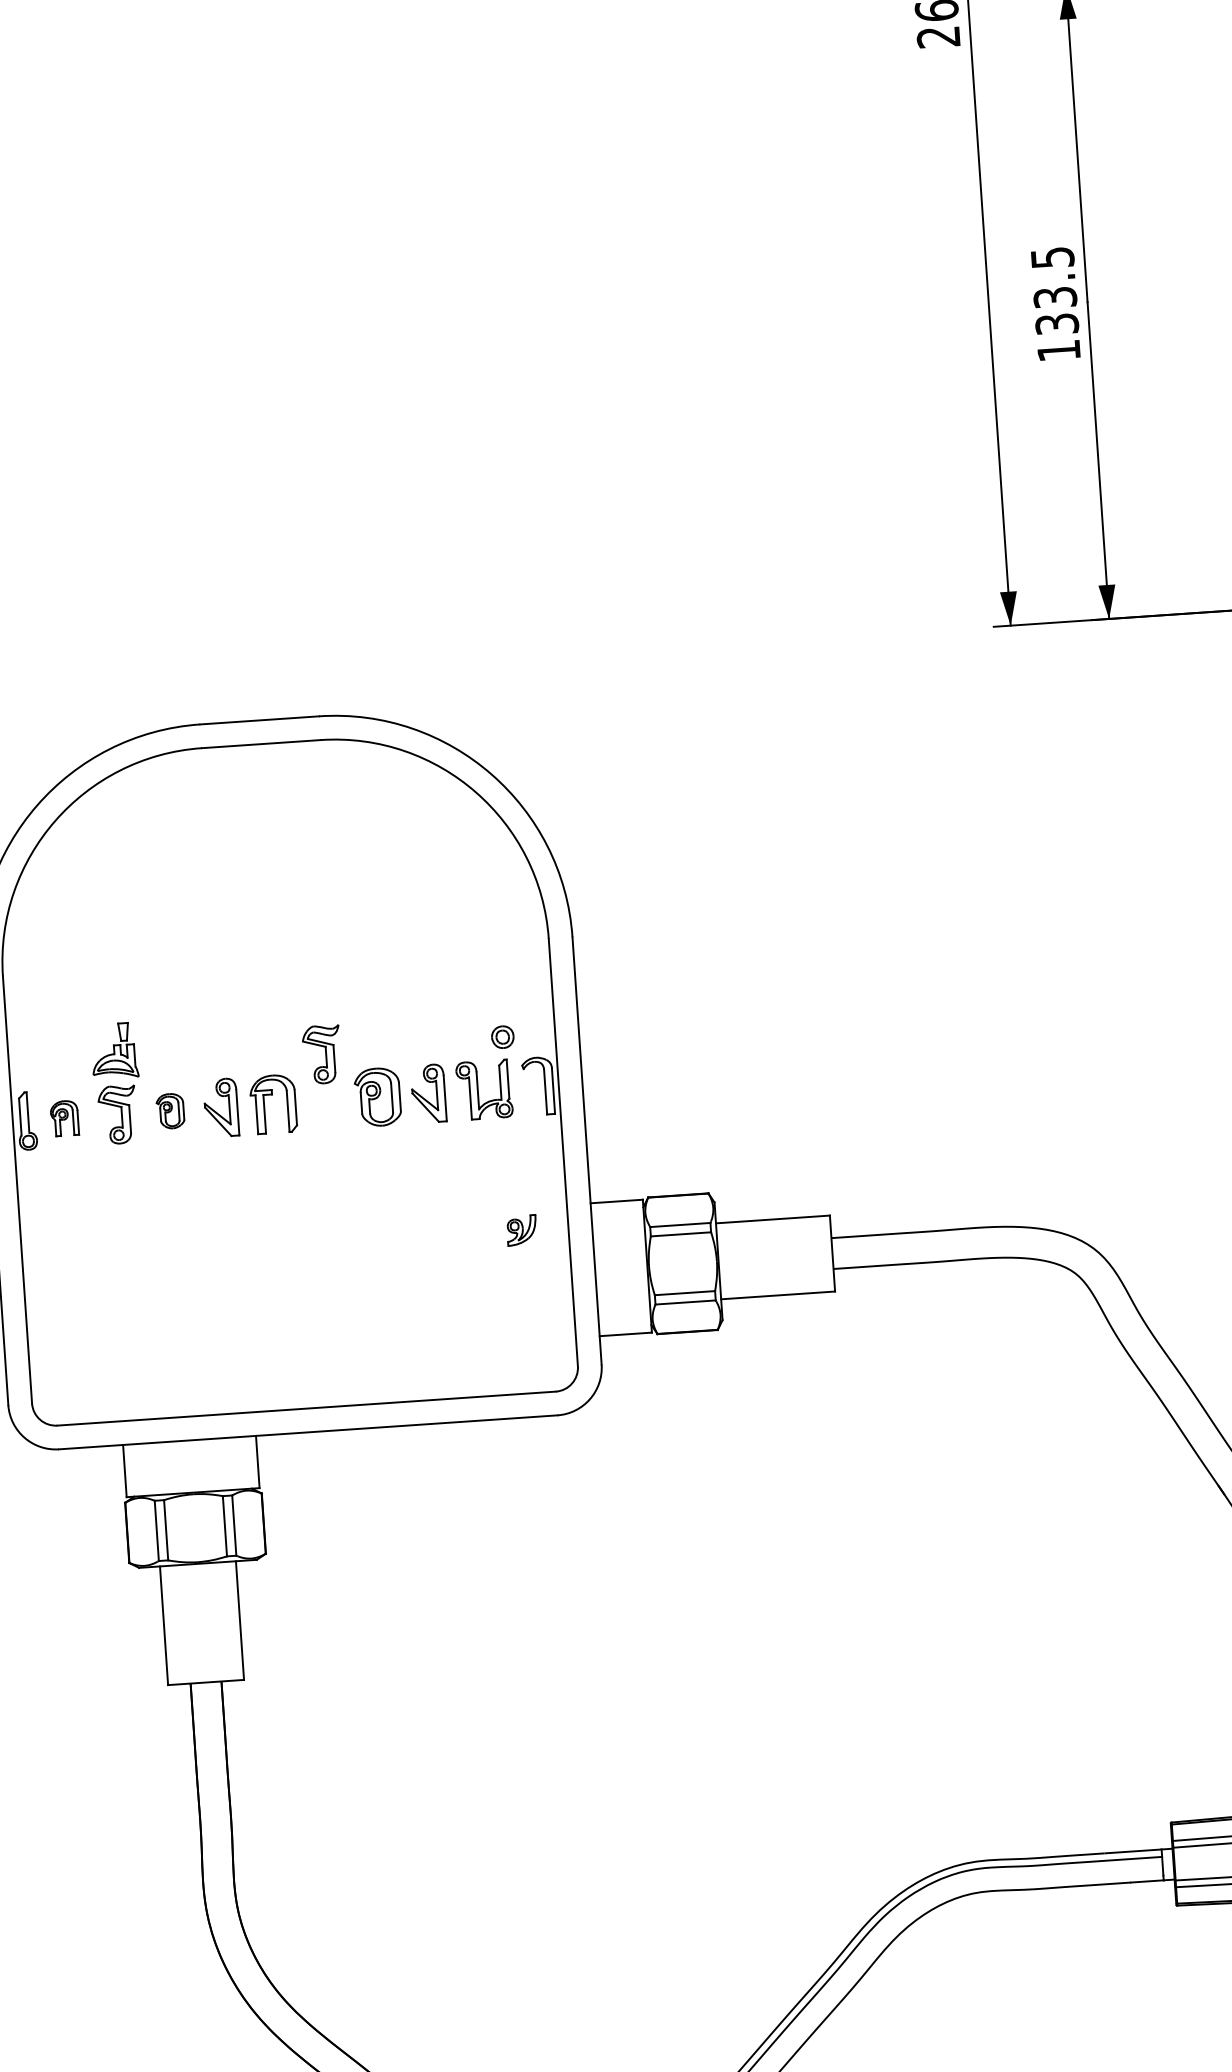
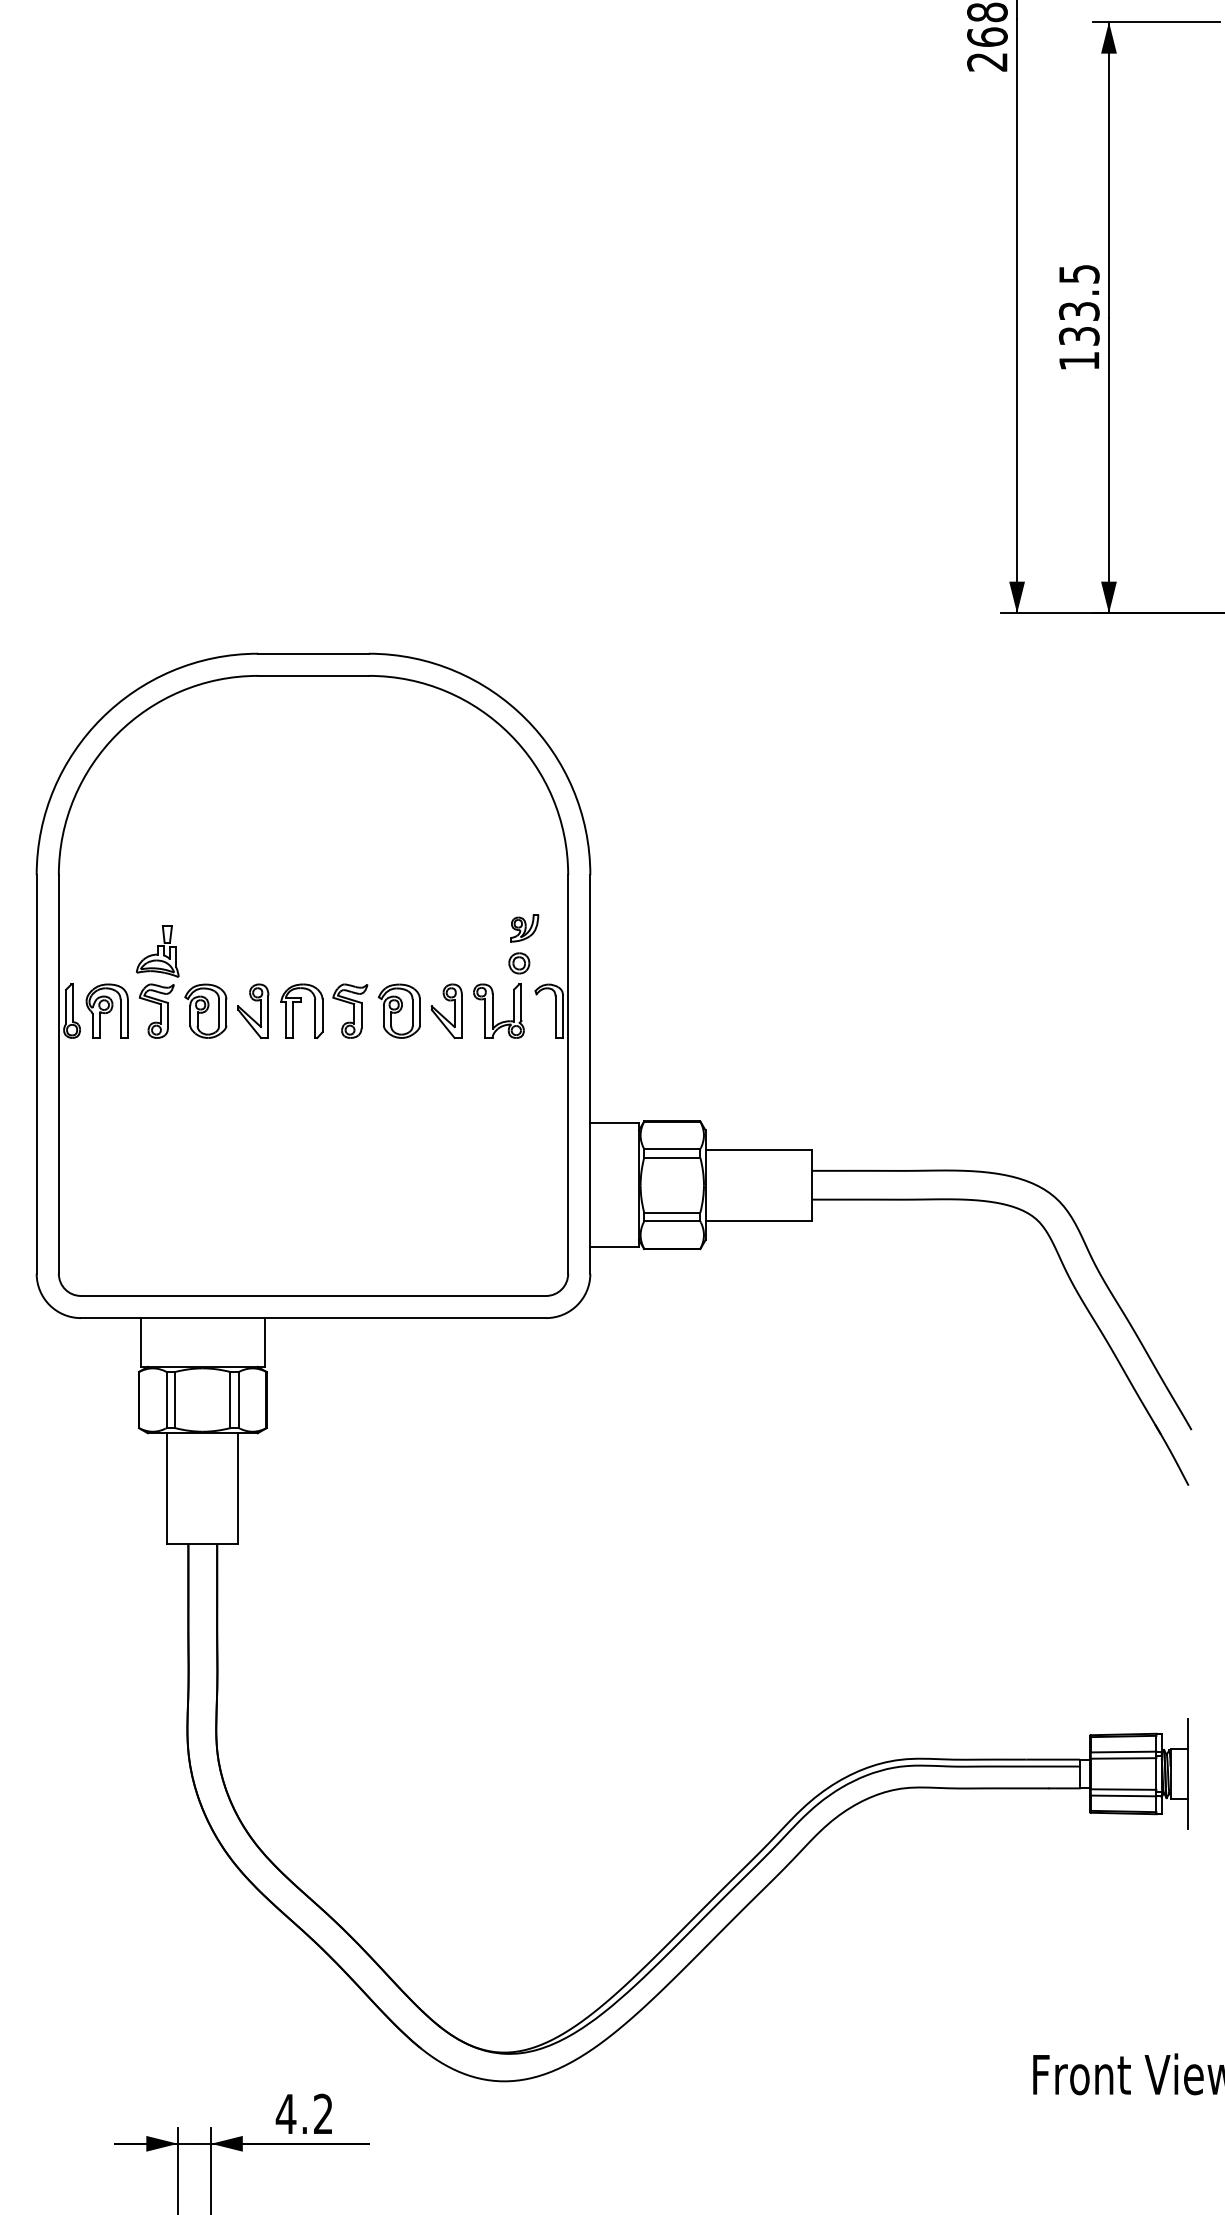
part: (322, 1053) -> (350, 1010), moved
part: (169, 1110) -> (205, 1010), size x1.67
part: (63, 1117) -> (106, 1010), size x1.67
part: (521, 1230) -> (524, 928), moved

